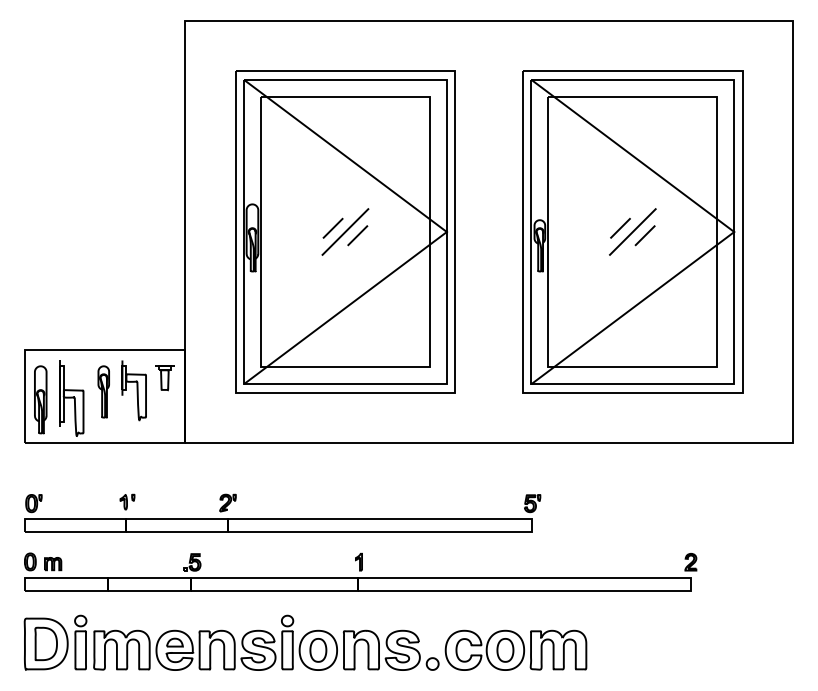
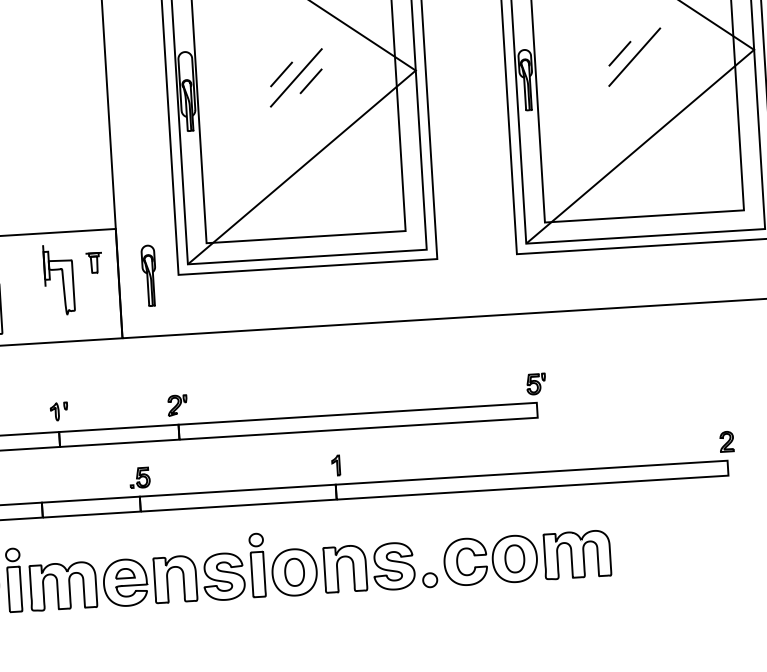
line: (644, 235) -> (648, 60), removed
part: (164, 378) -> (93, 263), size x0.7
part: (103, 391) -> (148, 275), moved

